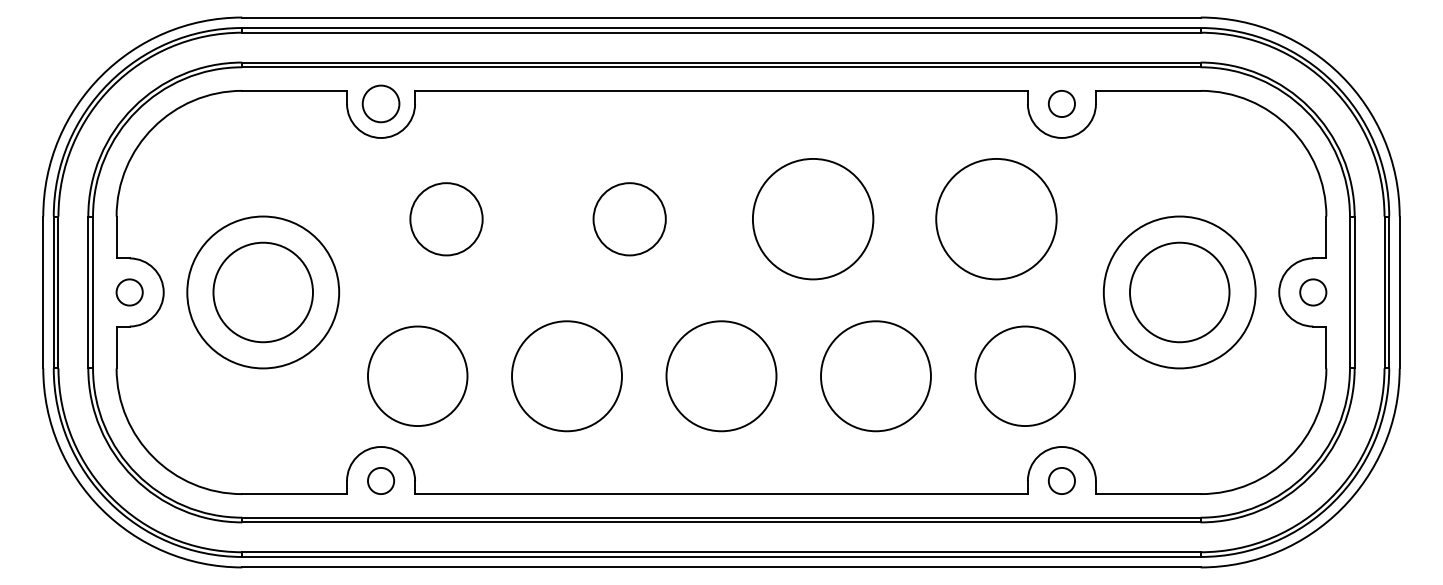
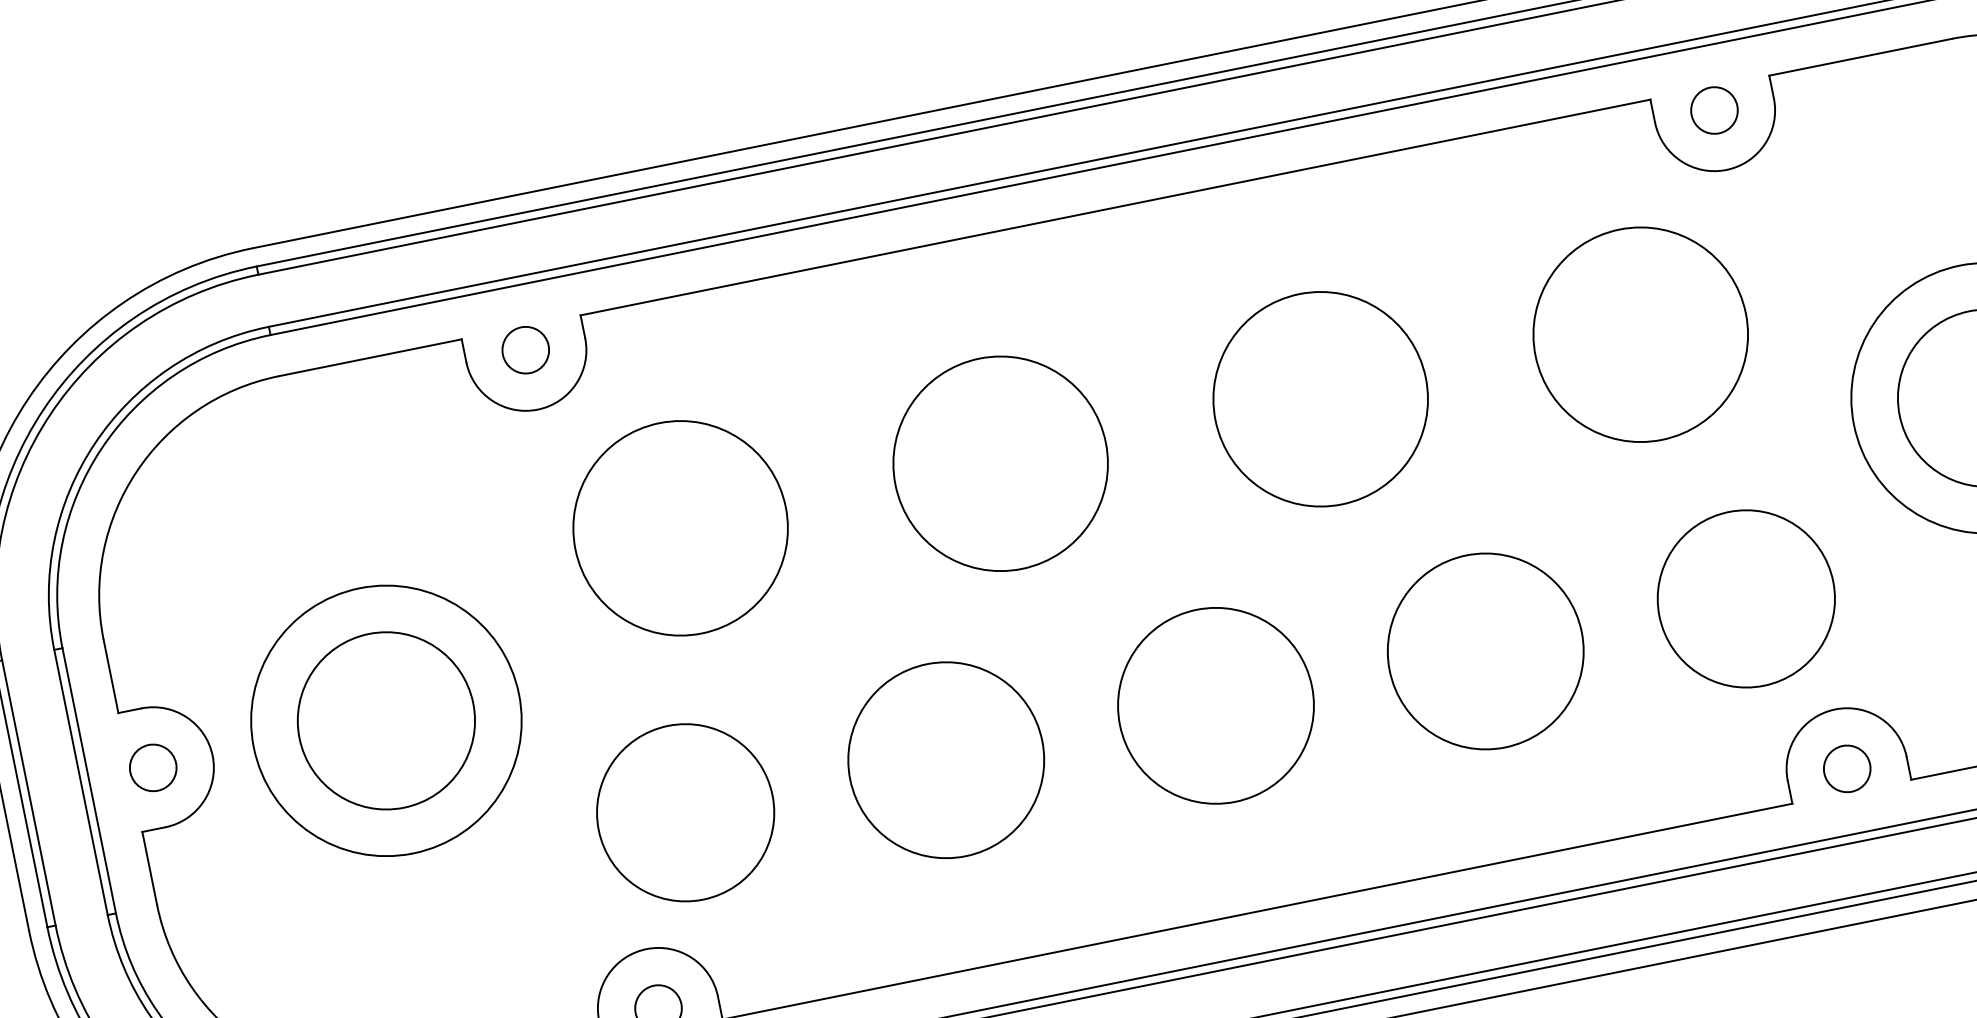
circle: (380, 103) -> (524, 349), size x0.71
circle: (446, 219) -> (680, 528), size x1.67
circle: (629, 219) -> (1000, 464), size x1.67

